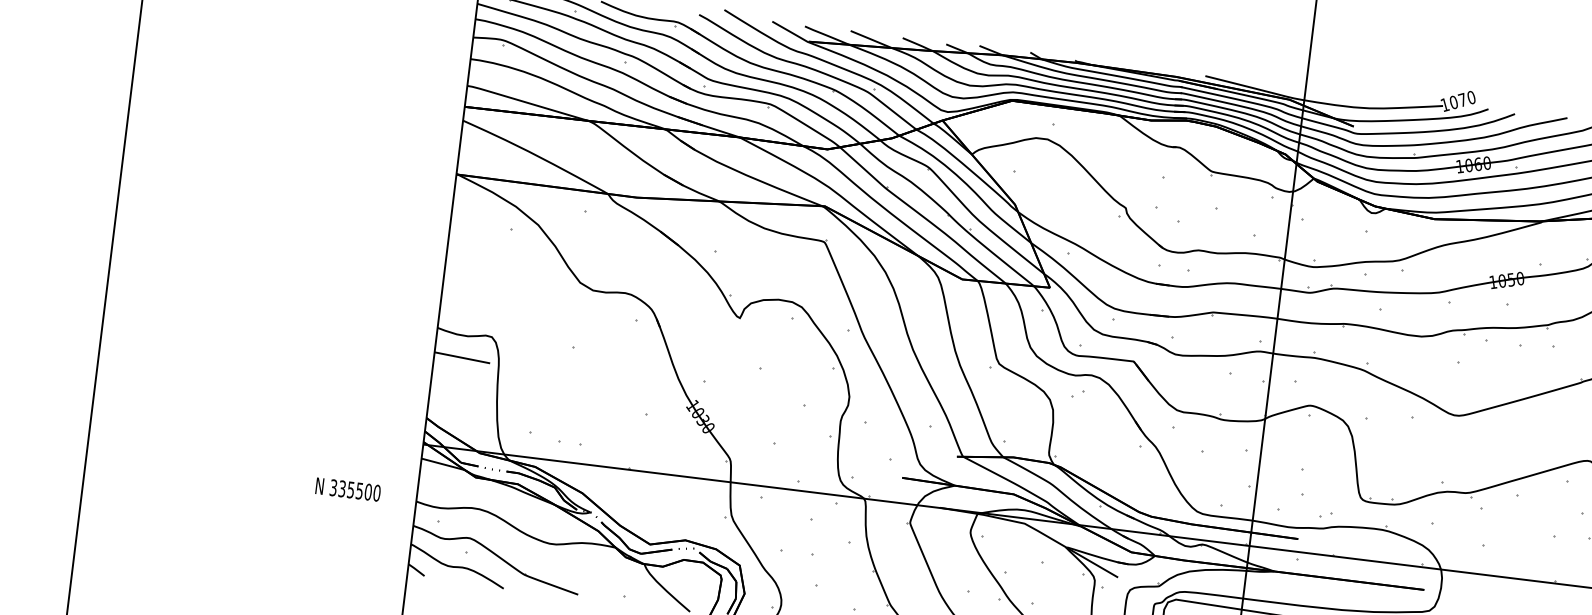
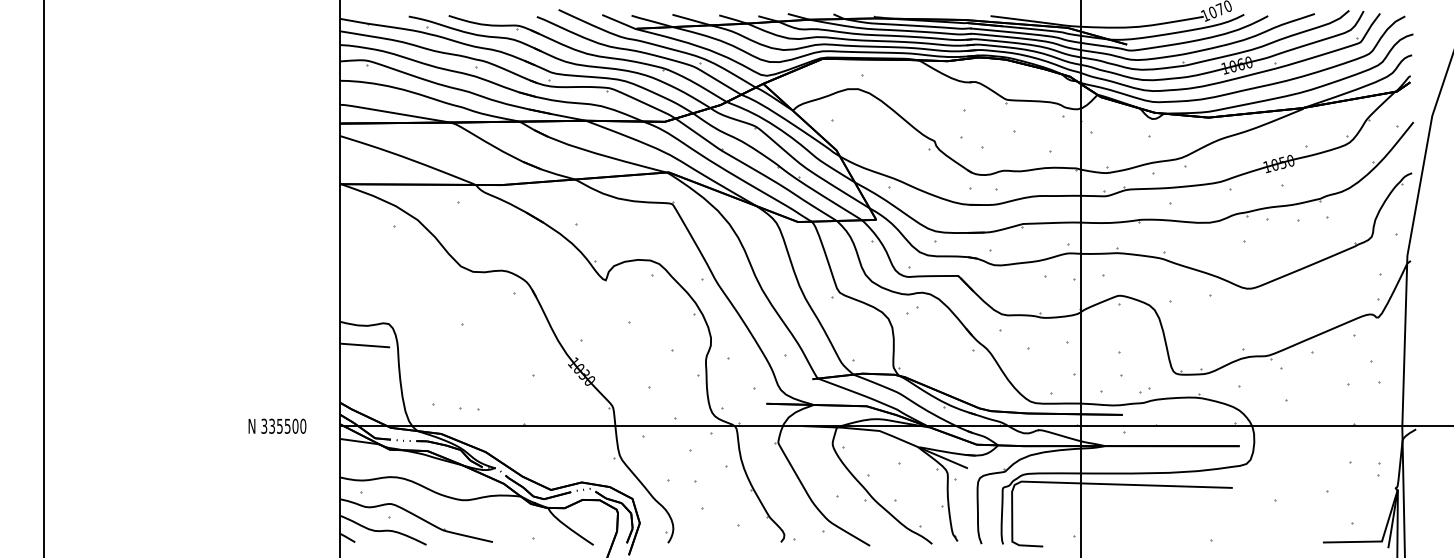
text: (348, 488) -> (277, 425), moved

